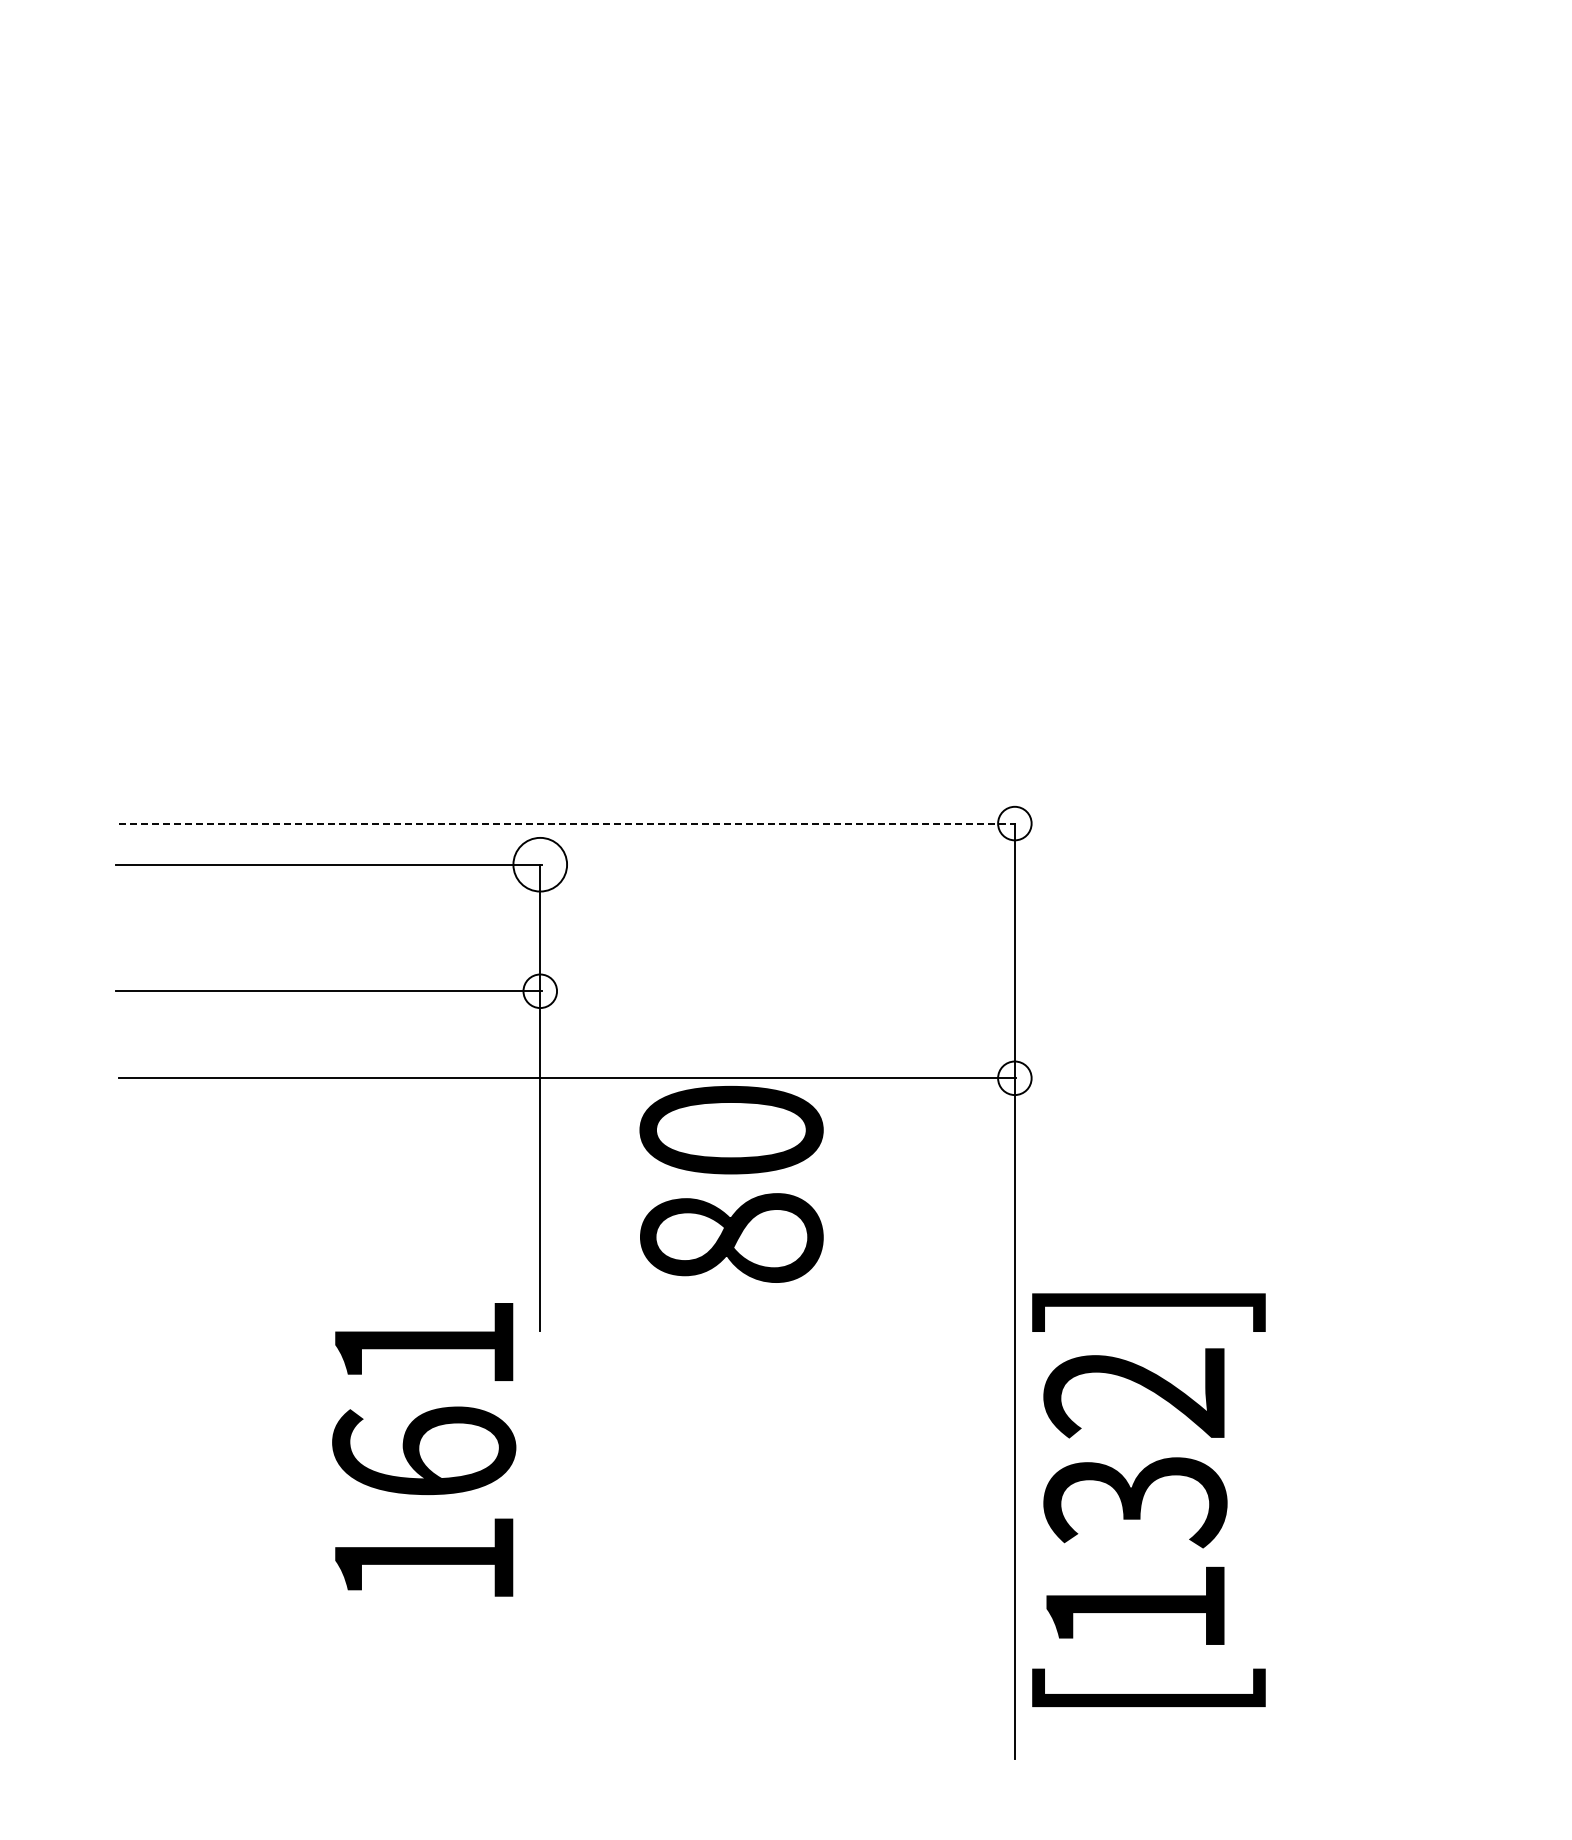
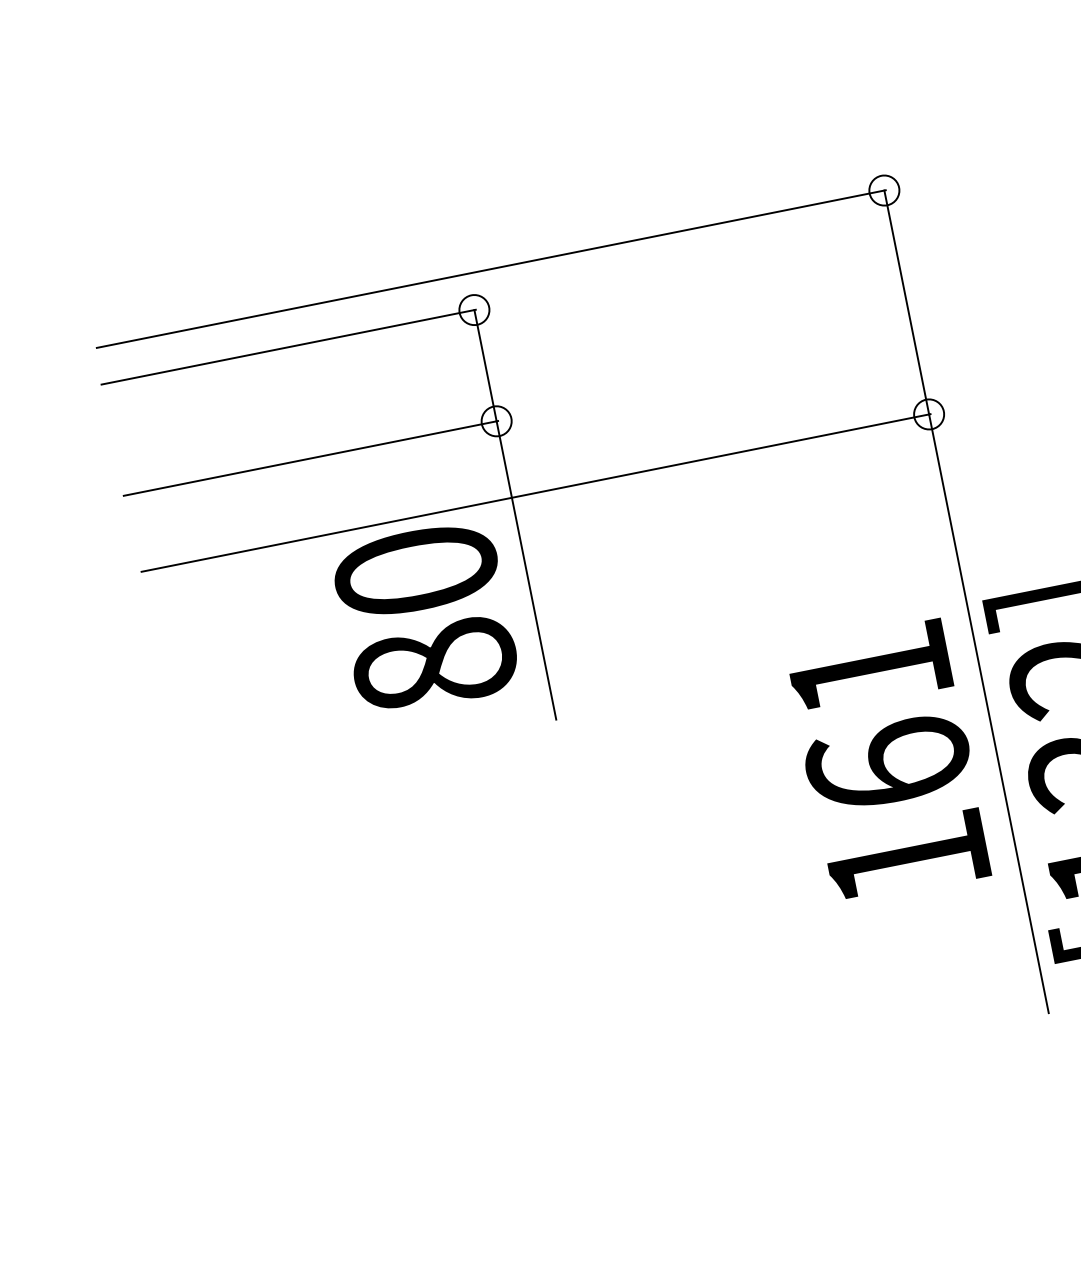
line: (567, 823) -> (491, 269), dashed -> solid
circle: (540, 864) -> (474, 309), size x0.62
text: (731, 1184) -> (425, 618), moved
text: (424, 1449) -> (888, 761), moved

